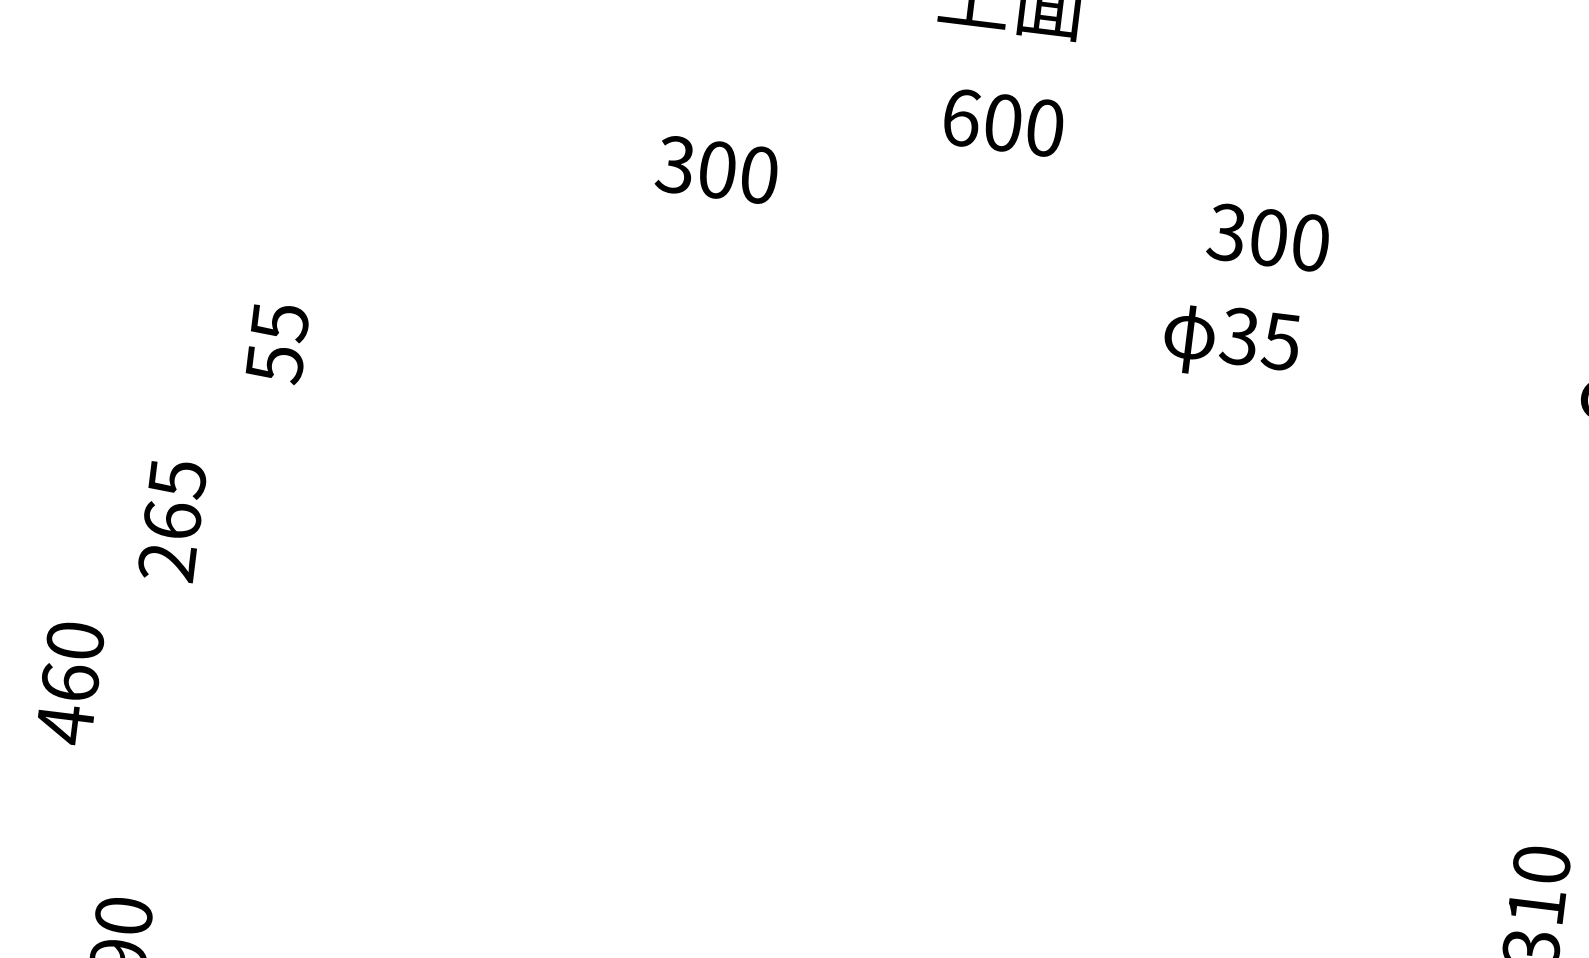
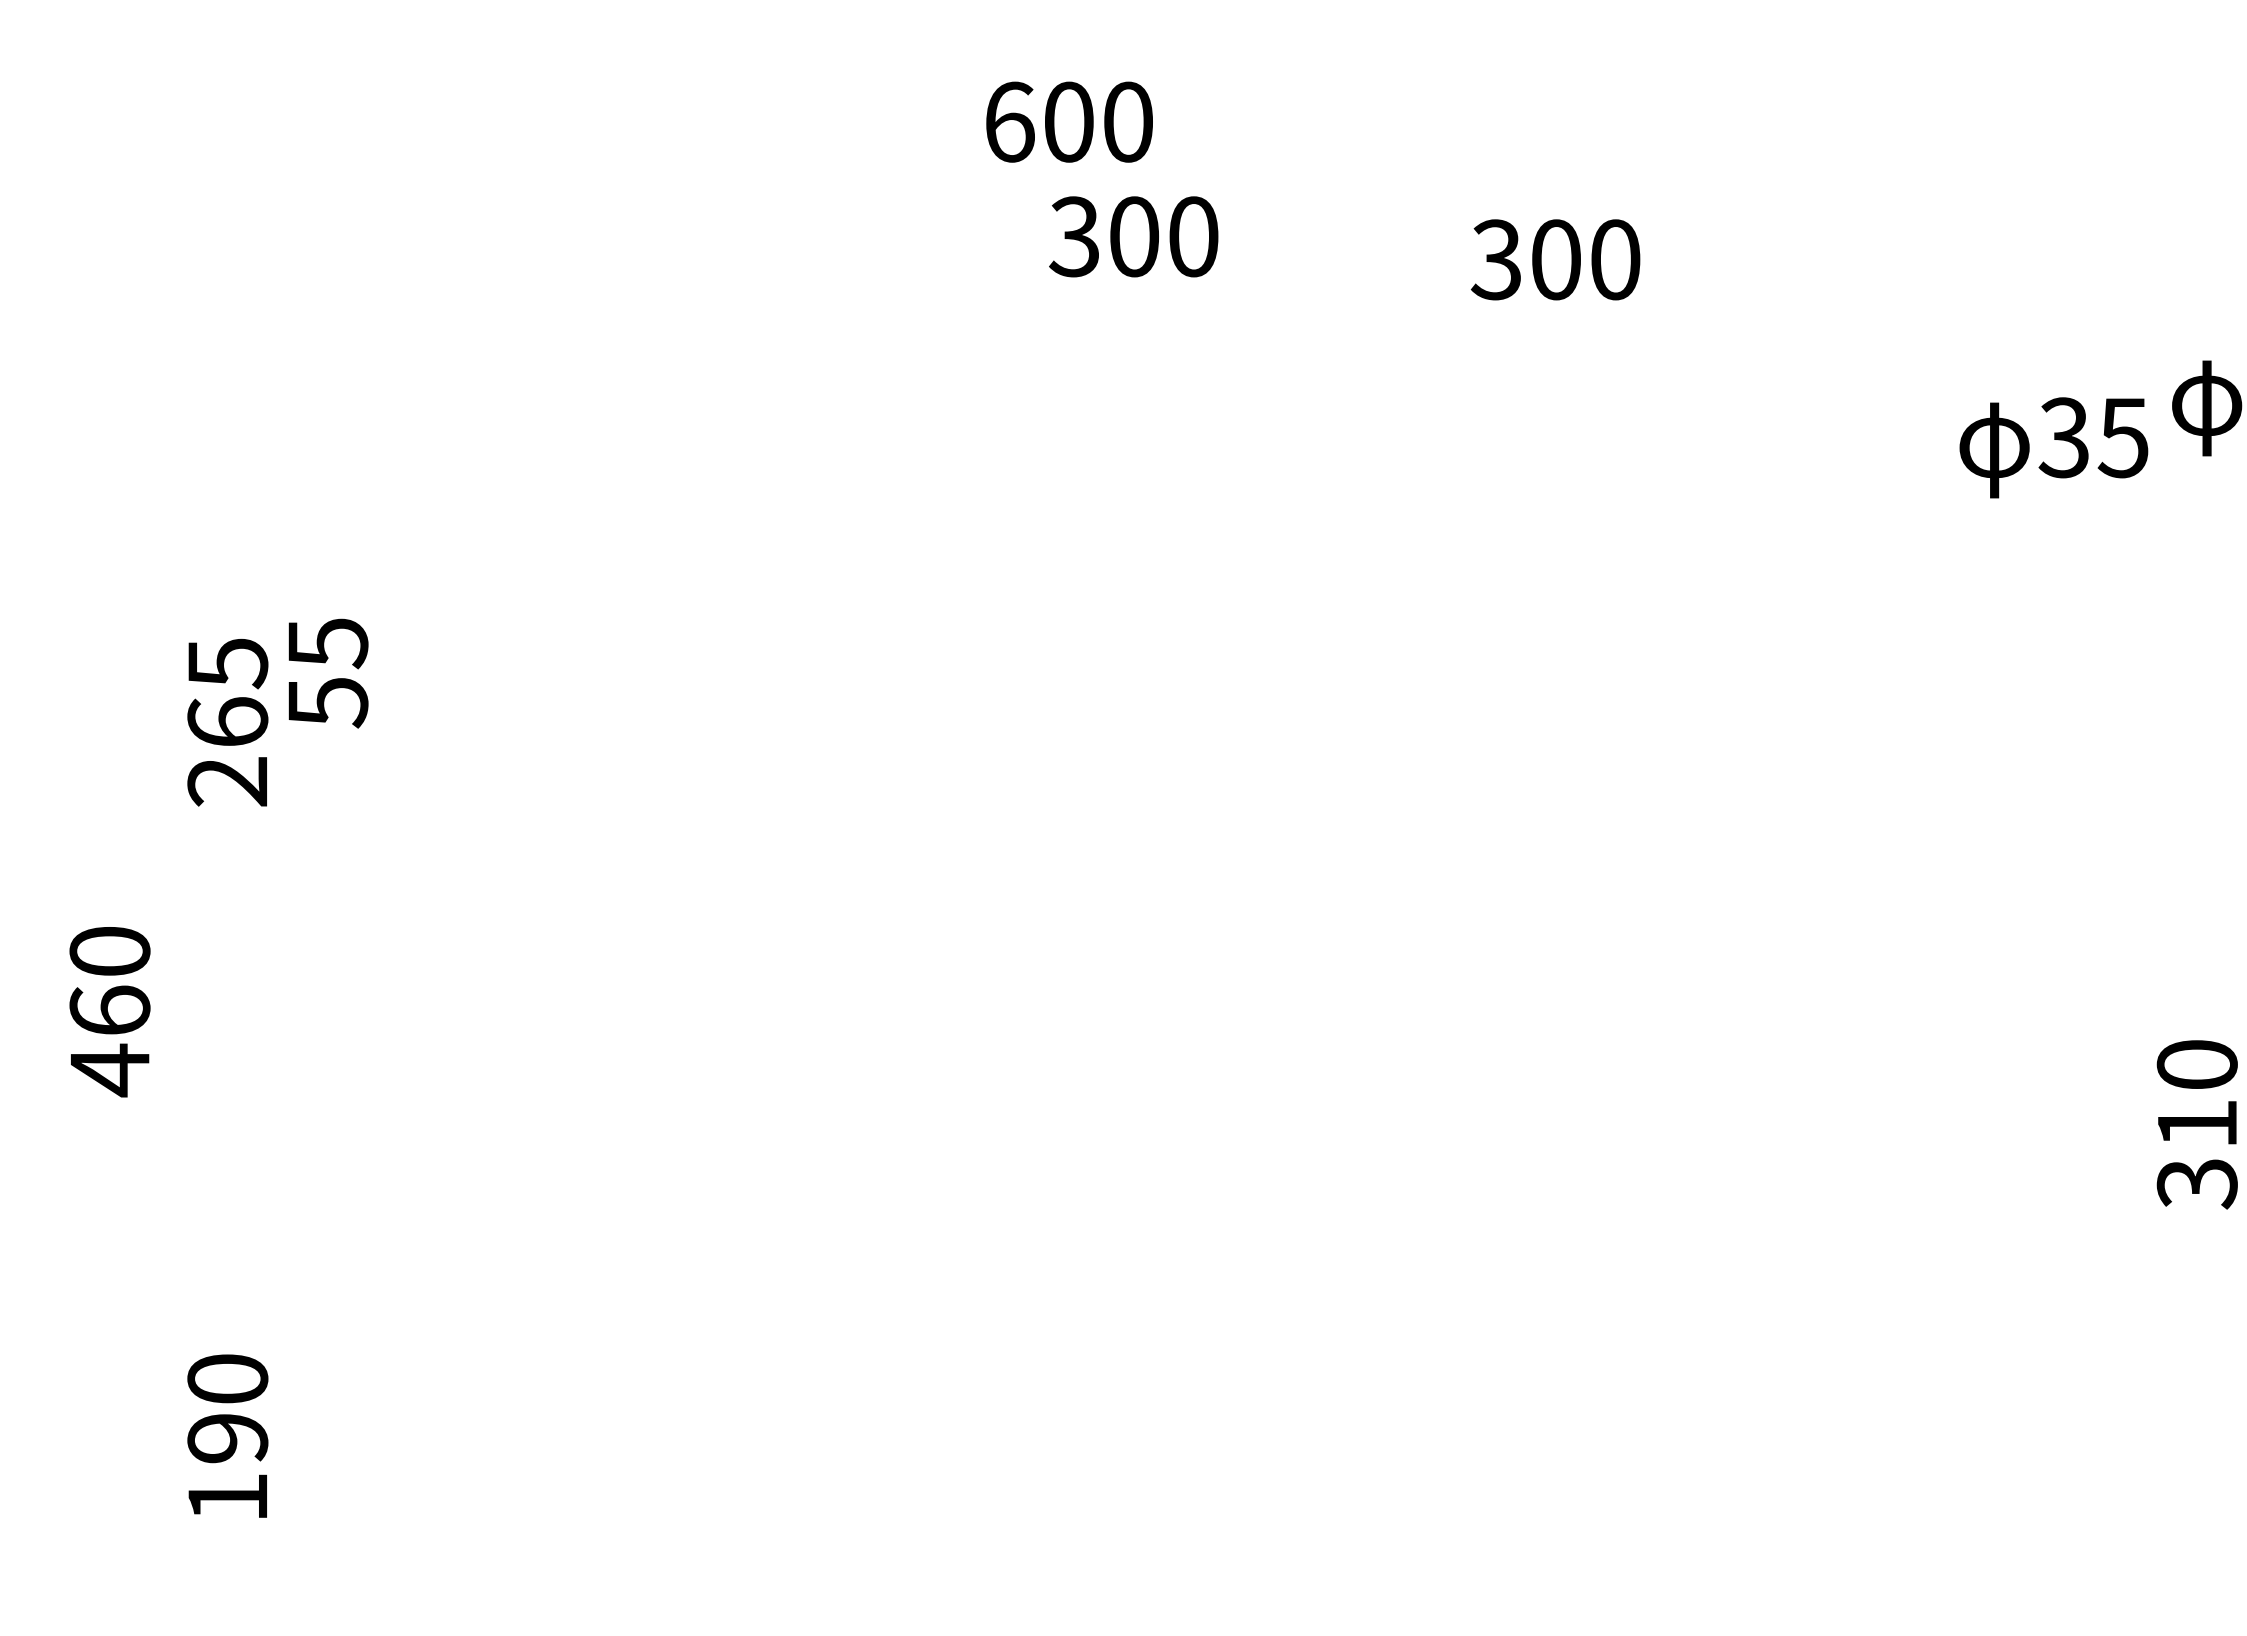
text: (1003, 122) -> (1069, 121), moved
text: (716, 169) -> (1133, 236), moved
text: (1268, 237) -> (1555, 259), moved
text: (1231, 342) -> (2053, 447), moved
text: (277, 343) -> (328, 673), moved
text: (172, 520) -> (227, 722), moved
text: (69, 683) -> (109, 1012), moved

